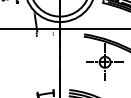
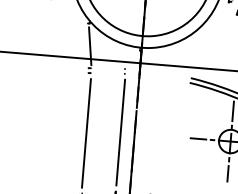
line: (53, 62) -> (120, 132), added
line: (37, 63) -> (86, 132), added

